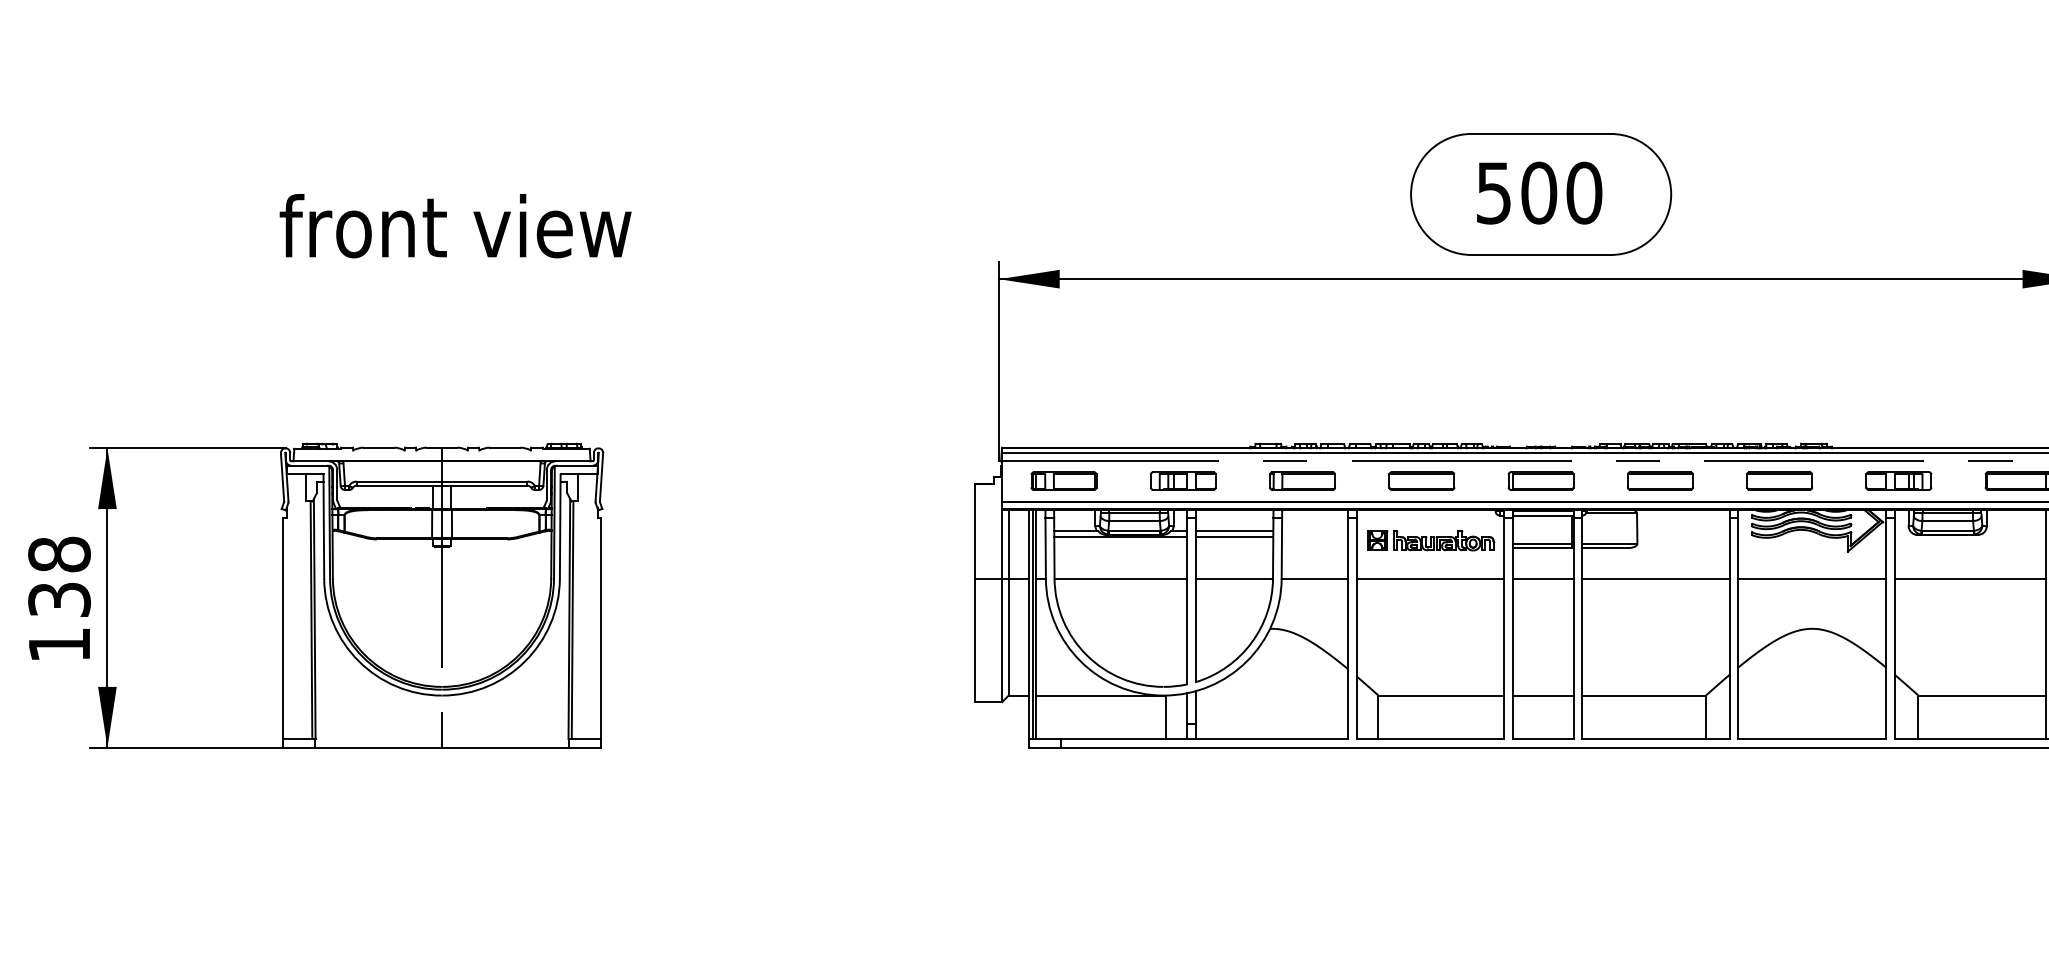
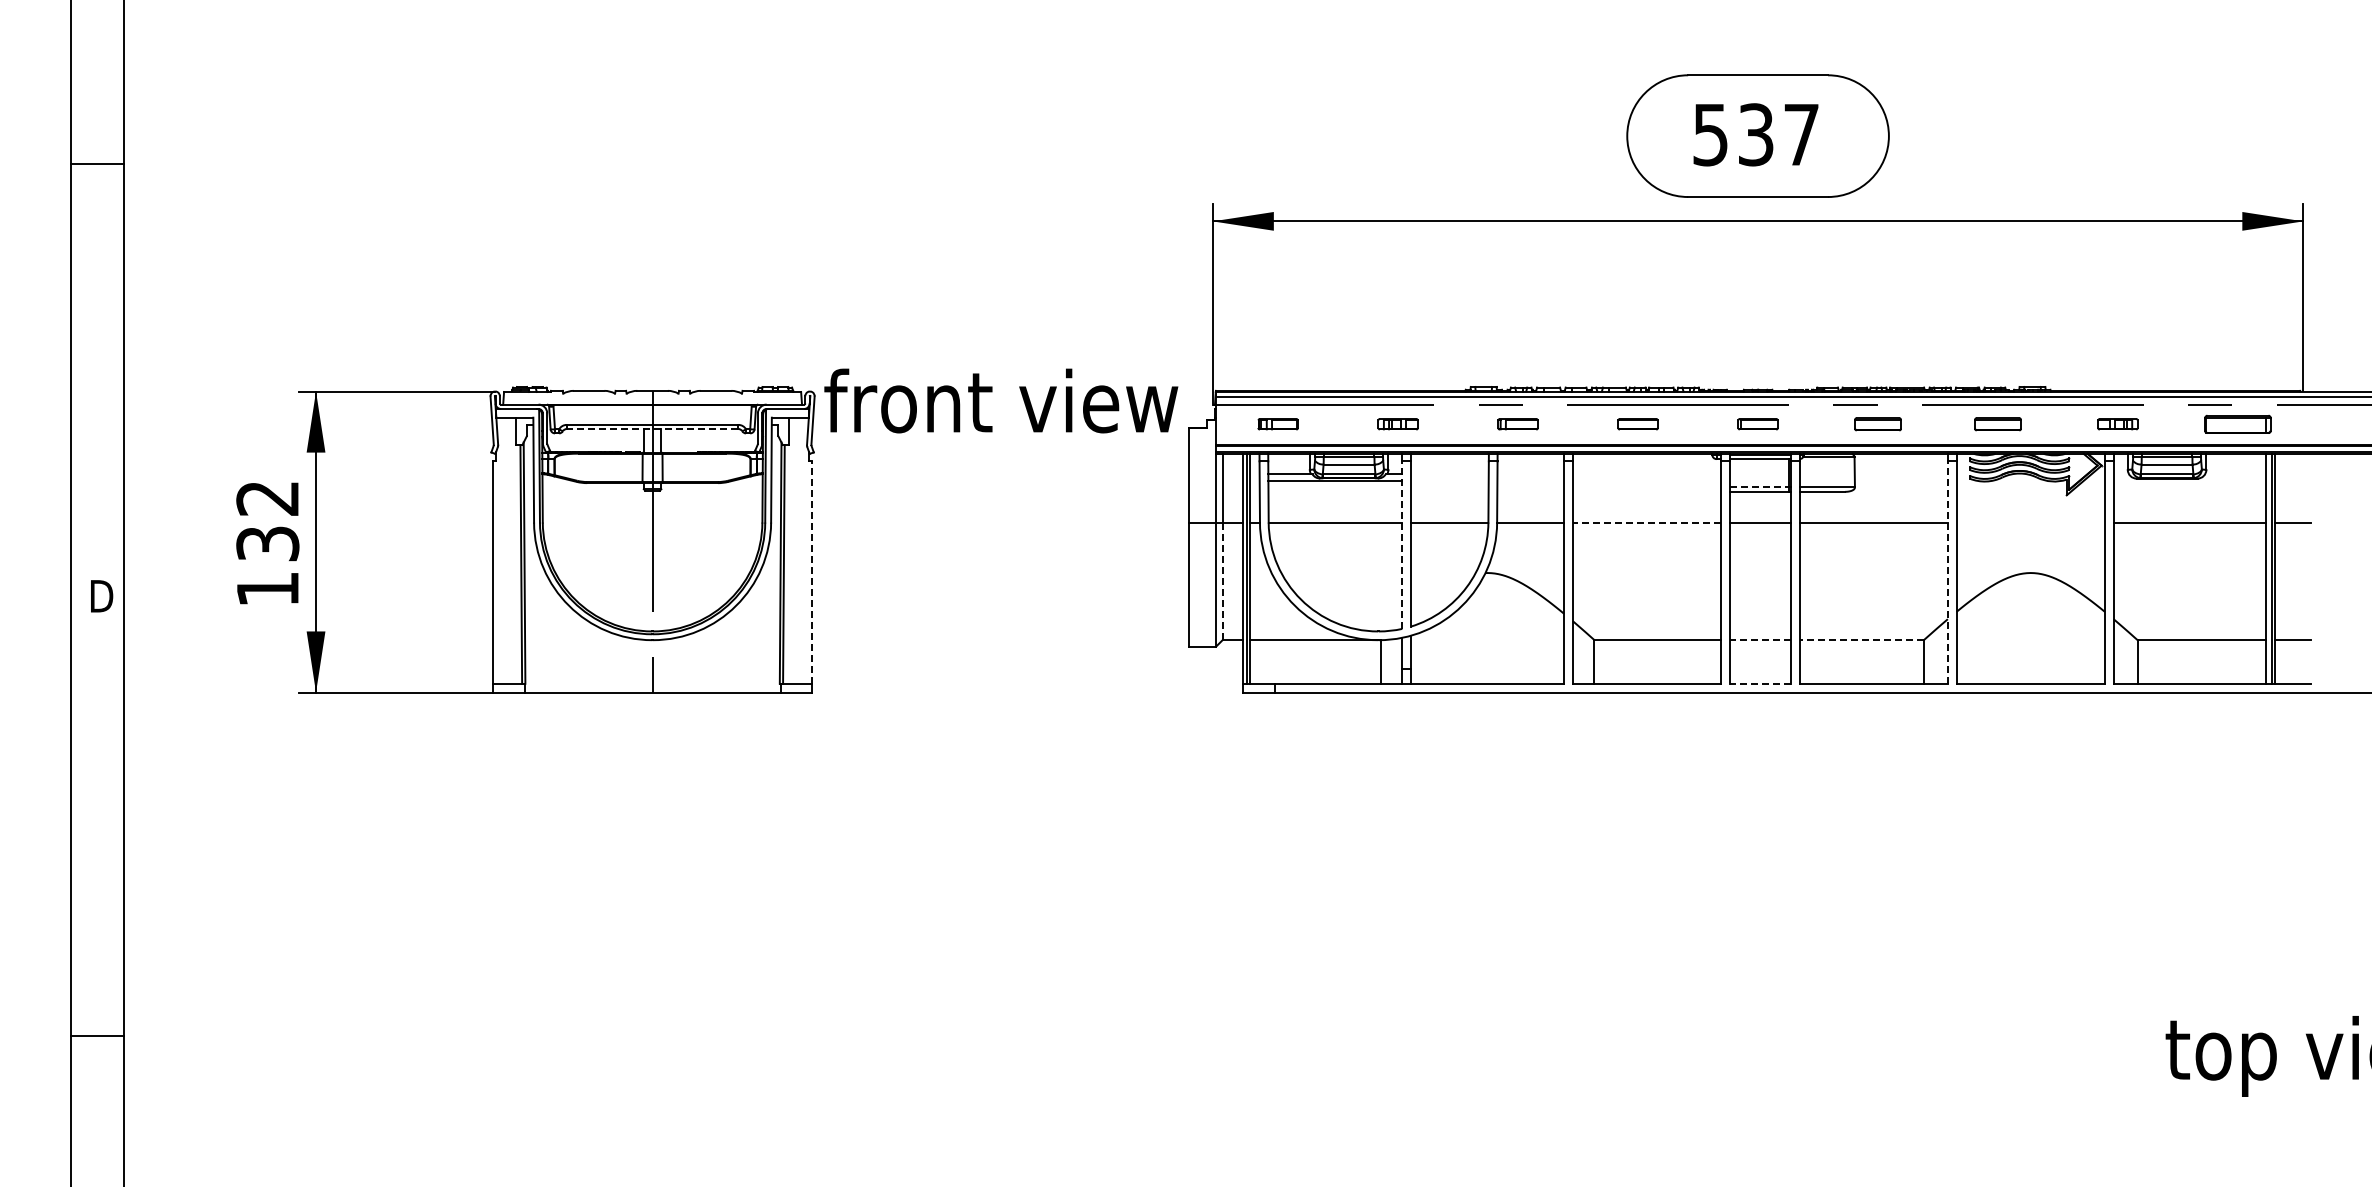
text: (1561, 192) -> (1778, 134), 500 -> 537
text: (455, 225) -> (1001, 400), moved
part: (1063, 480) -> (1277, 423), size x0.6
part: (1182, 480) -> (1397, 423), size x0.6
part: (1301, 480) -> (1517, 423), size x0.6
part: (1421, 480) -> (1637, 423), size x0.6
part: (1540, 480) -> (1757, 423), size x0.6
part: (1659, 480) -> (1877, 423), size x0.7
part: (1779, 480) -> (1997, 423), size x0.7
part: (1898, 480) -> (2117, 423), size x0.6
line: (441, 486) -> (652, 429), solid -> dashed
line: (1234, 530) -> (1449, 474), removed
line: (1234, 537) -> (1449, 481), removed
part: (1431, 540) -> (1647, 484), removed
line: (1542, 543) -> (1759, 487), solid -> dashed
text: (59, 554) -> (267, 498), 138 -> 132
line: (1430, 578) -> (1646, 522), solid -> dashed
line: (1811, 578) -> (2030, 522), removed
line: (1187, 601) -> (1402, 545), solid -> dashed
line: (601, 628) -> (812, 572), solid -> dashed
line: (1729, 628) -> (1947, 572), solid -> dashed
line: (1008, 637) -> (1222, 581), solid -> dashed
line: (1543, 695) -> (1760, 640), solid -> dashed
line: (1643, 695) -> (1861, 640), solid -> dashed
line: (1543, 738) -> (1760, 683), solid -> dashed

